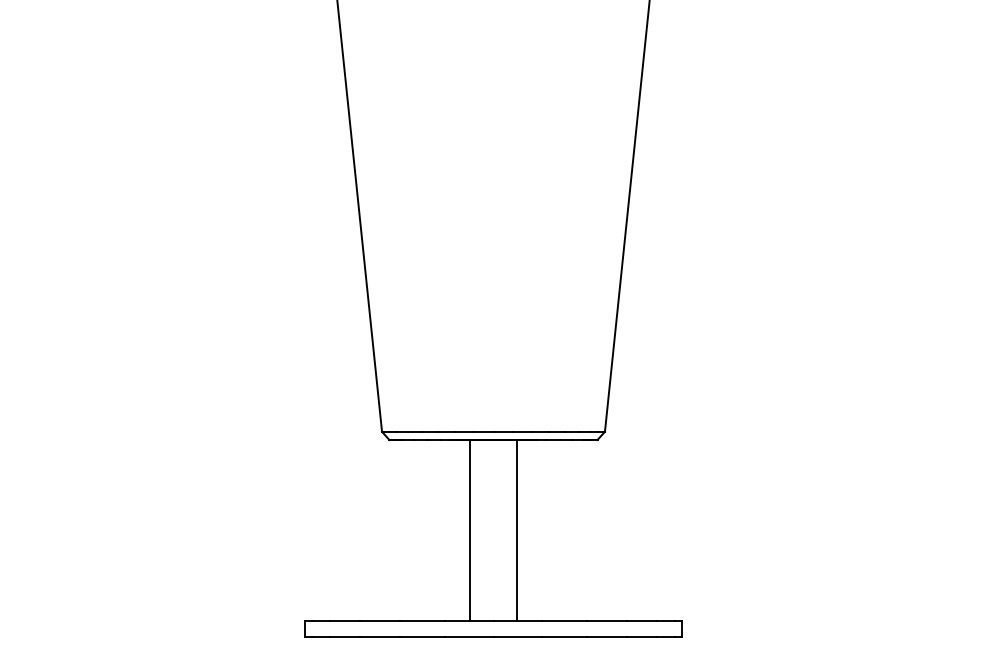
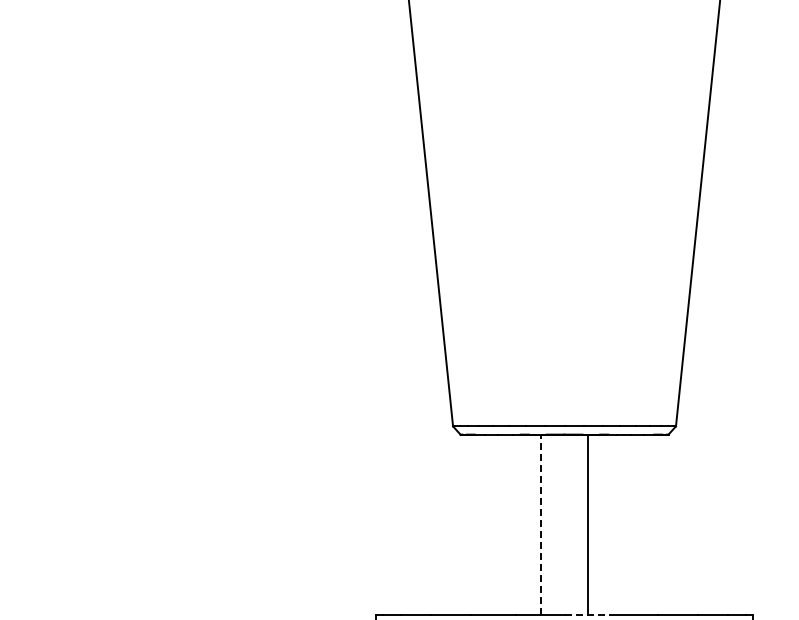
line: (469, 529) -> (540, 524), solid -> dashed
line: (518, 620) -> (589, 615), solid -> dashed

